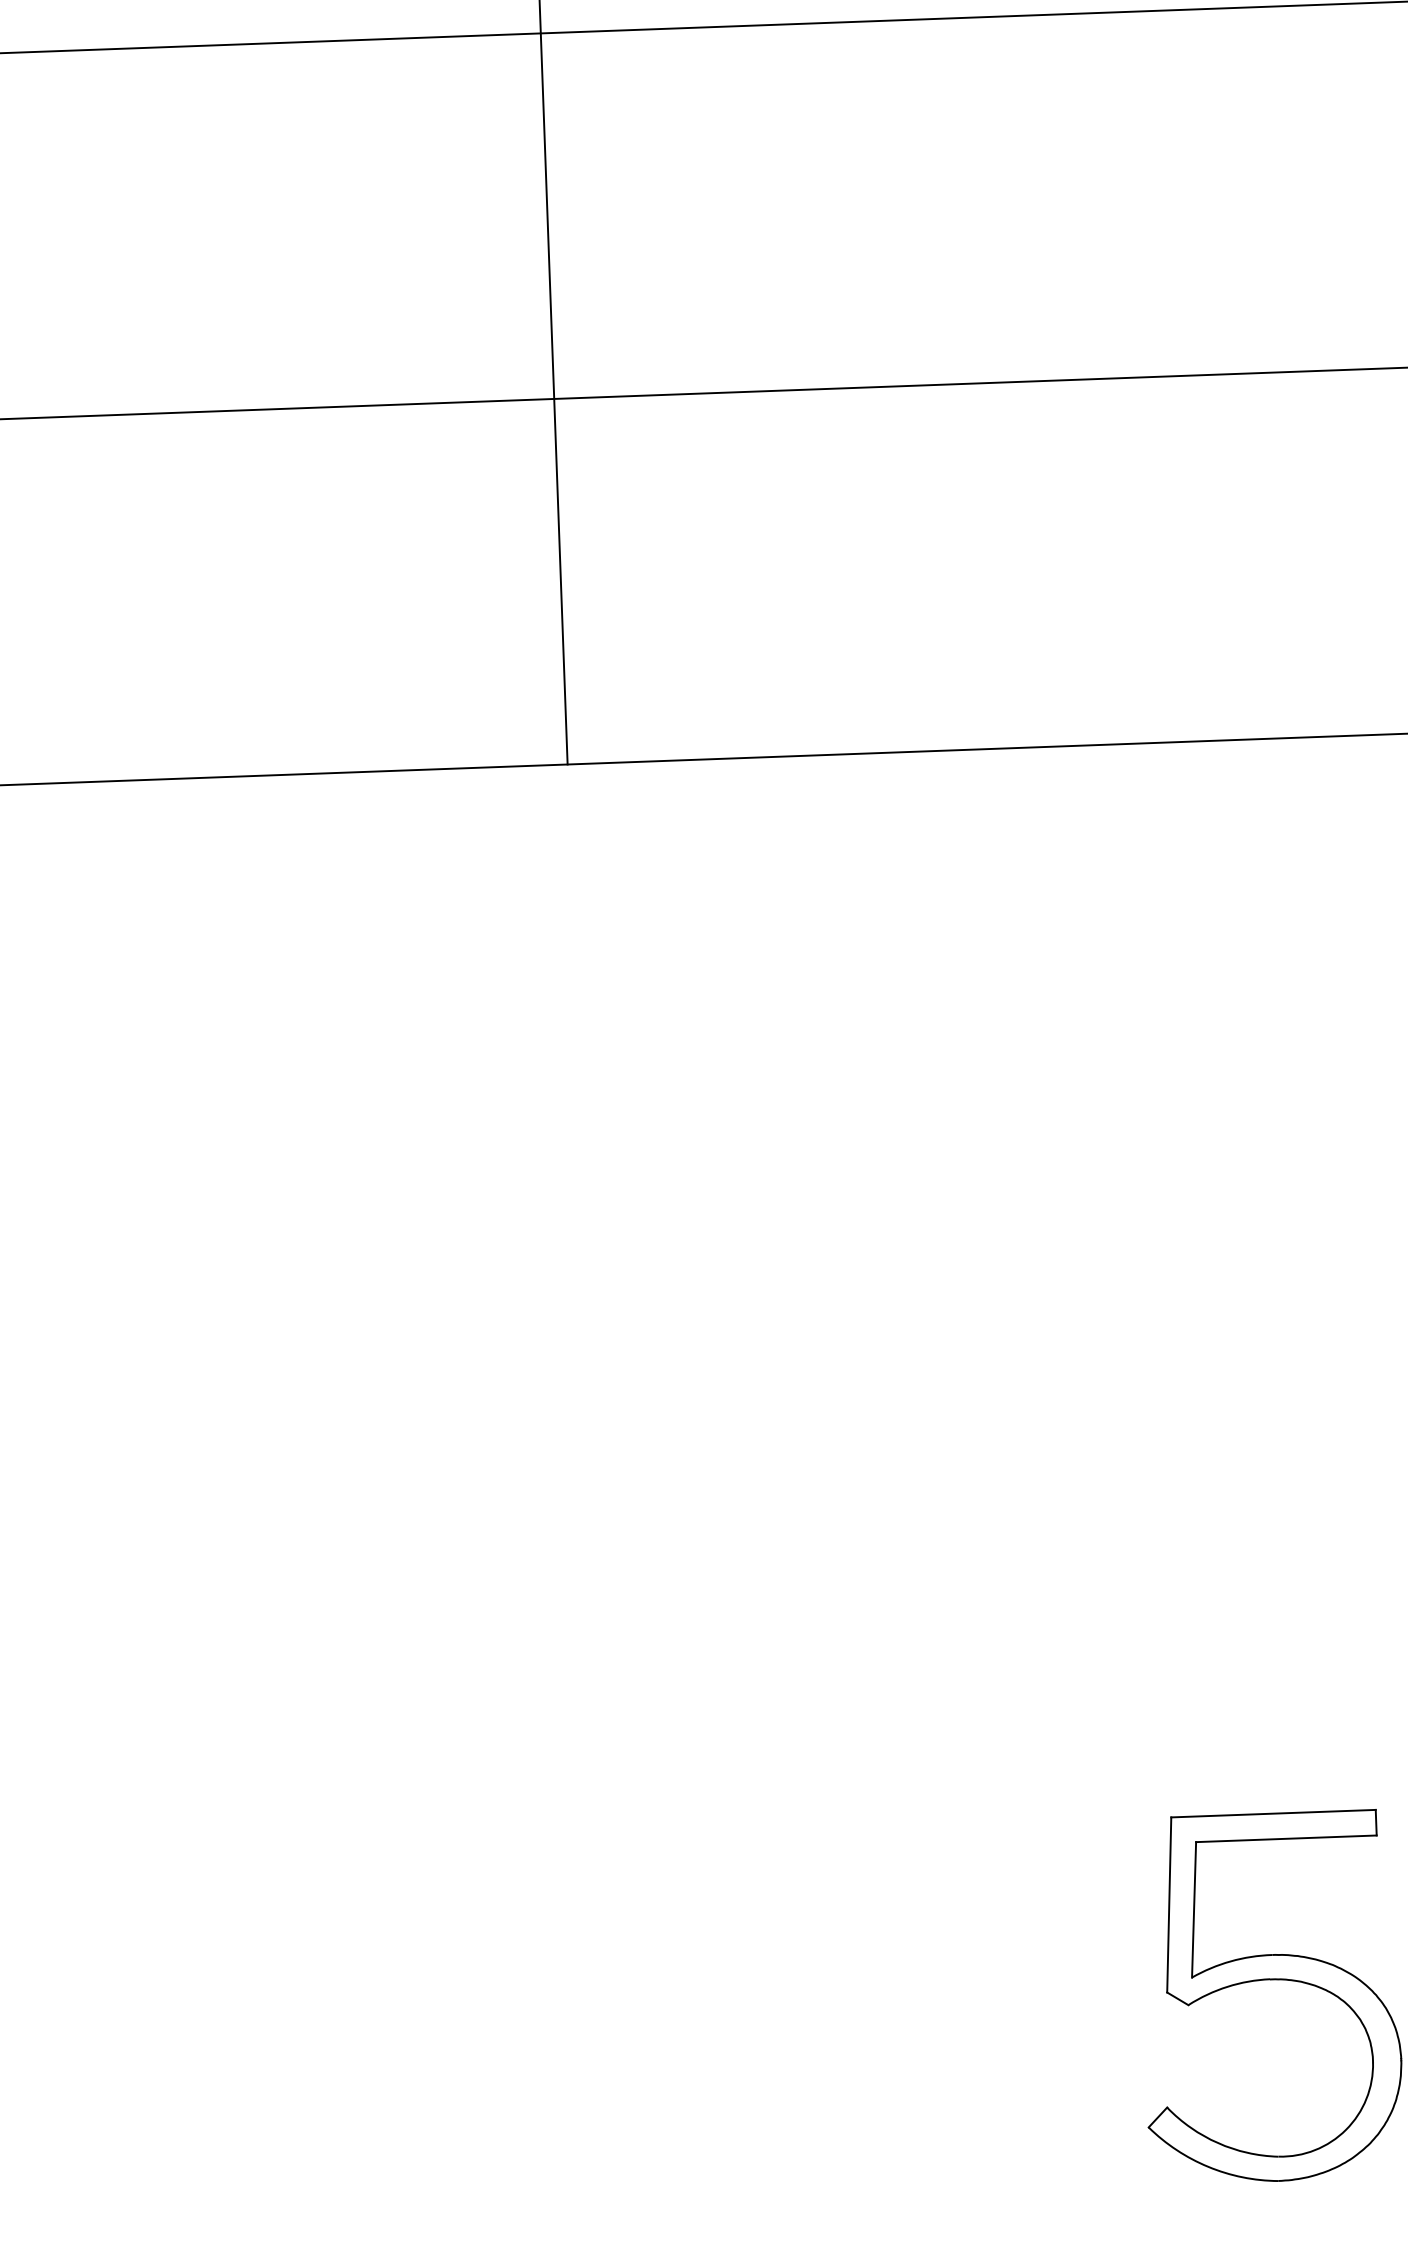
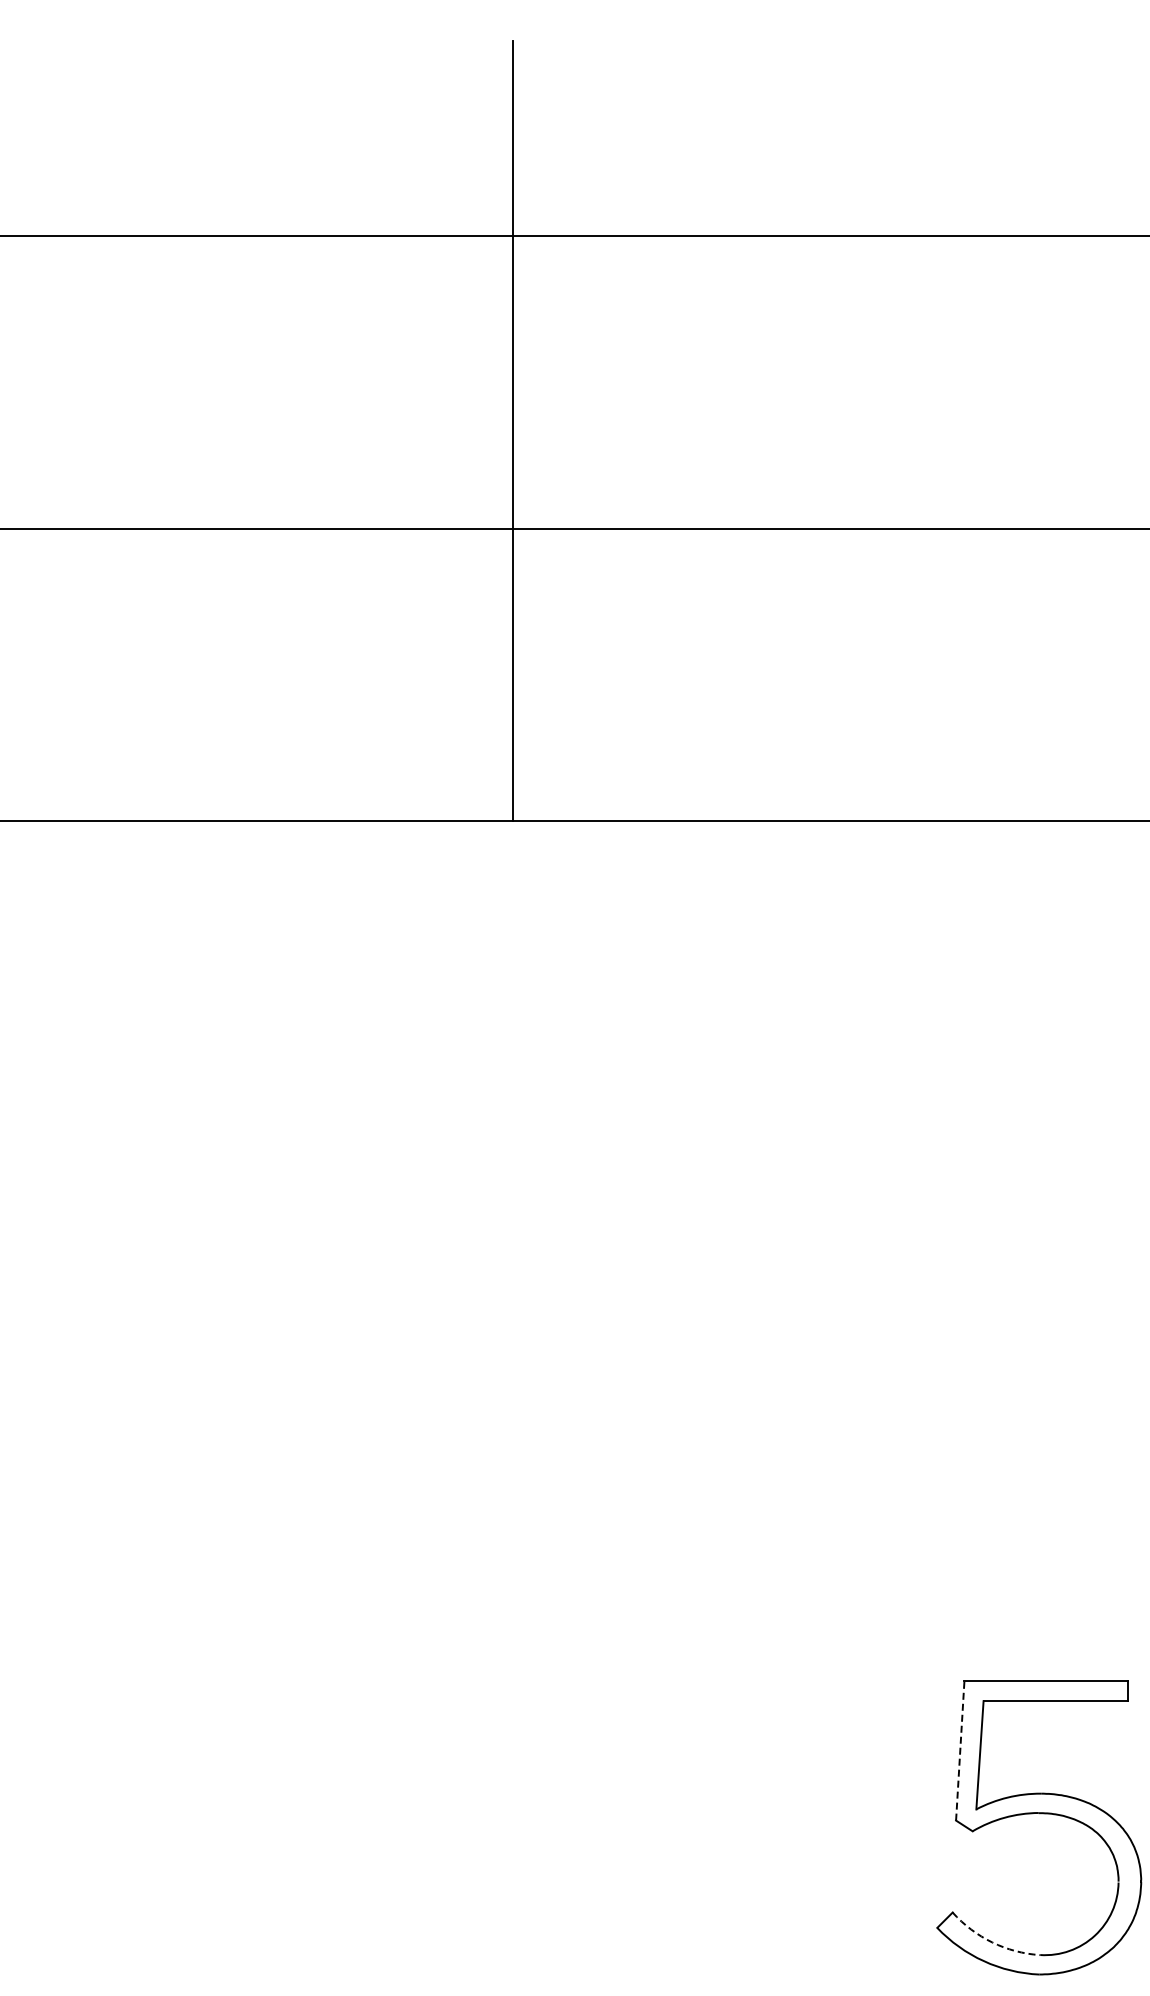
line: (1169, 1904) -> (960, 1750), solid -> dashed
arc: (1218, 2143) -> (992, 1942), solid -> dashed

